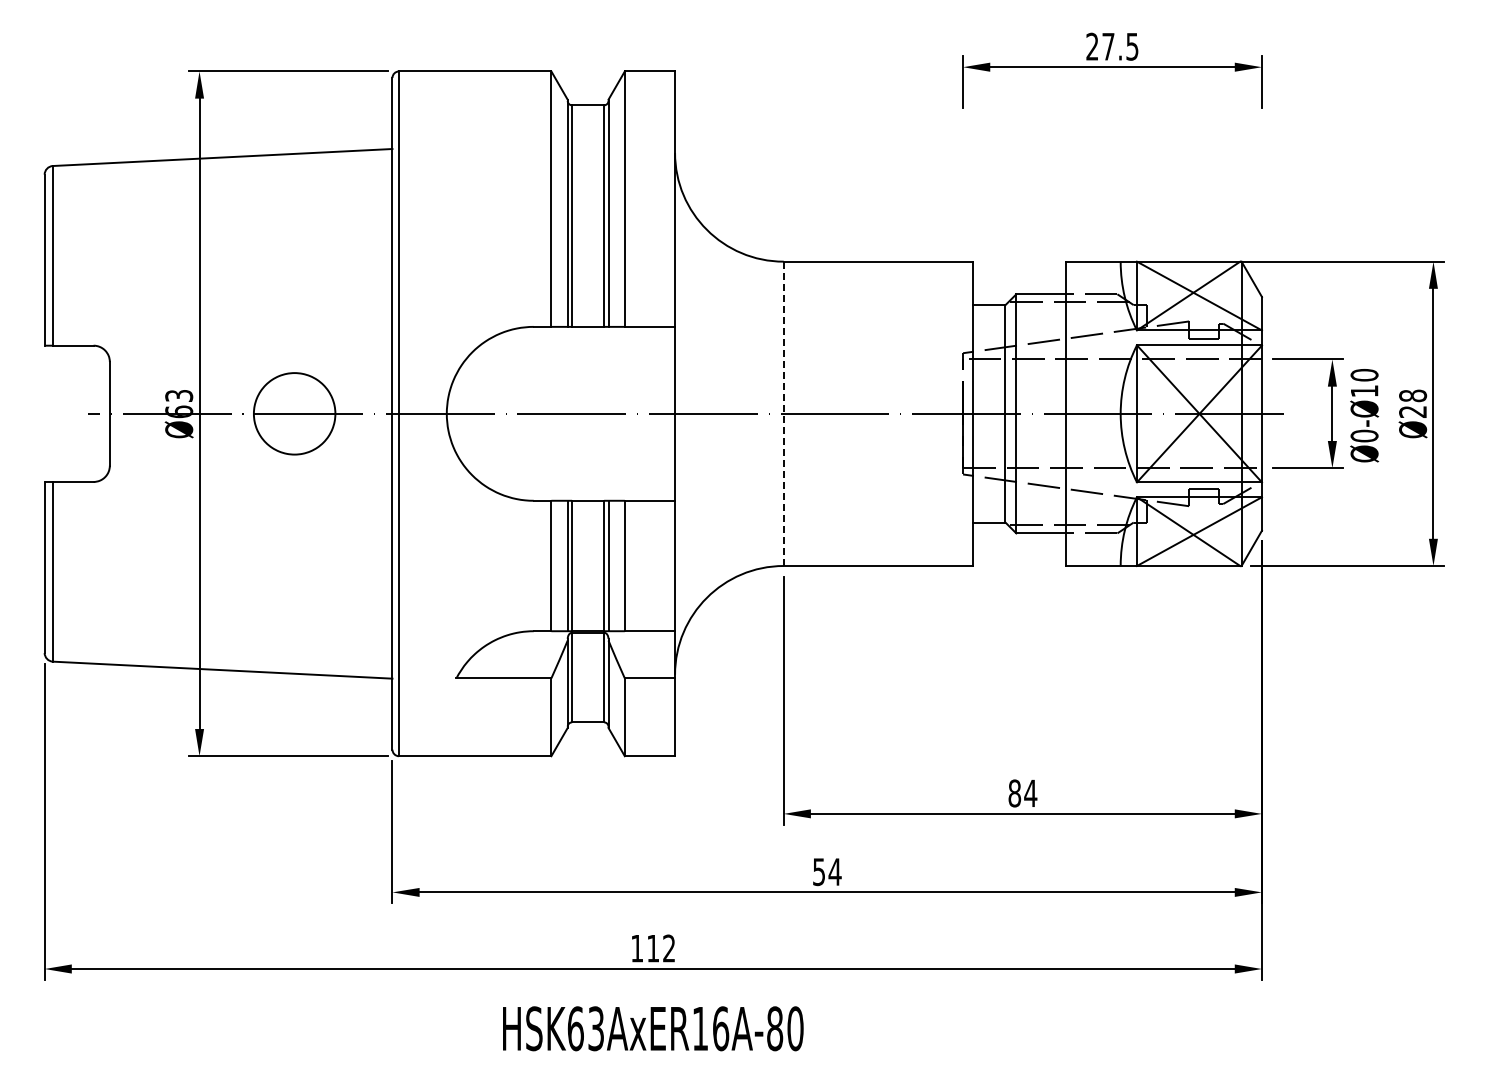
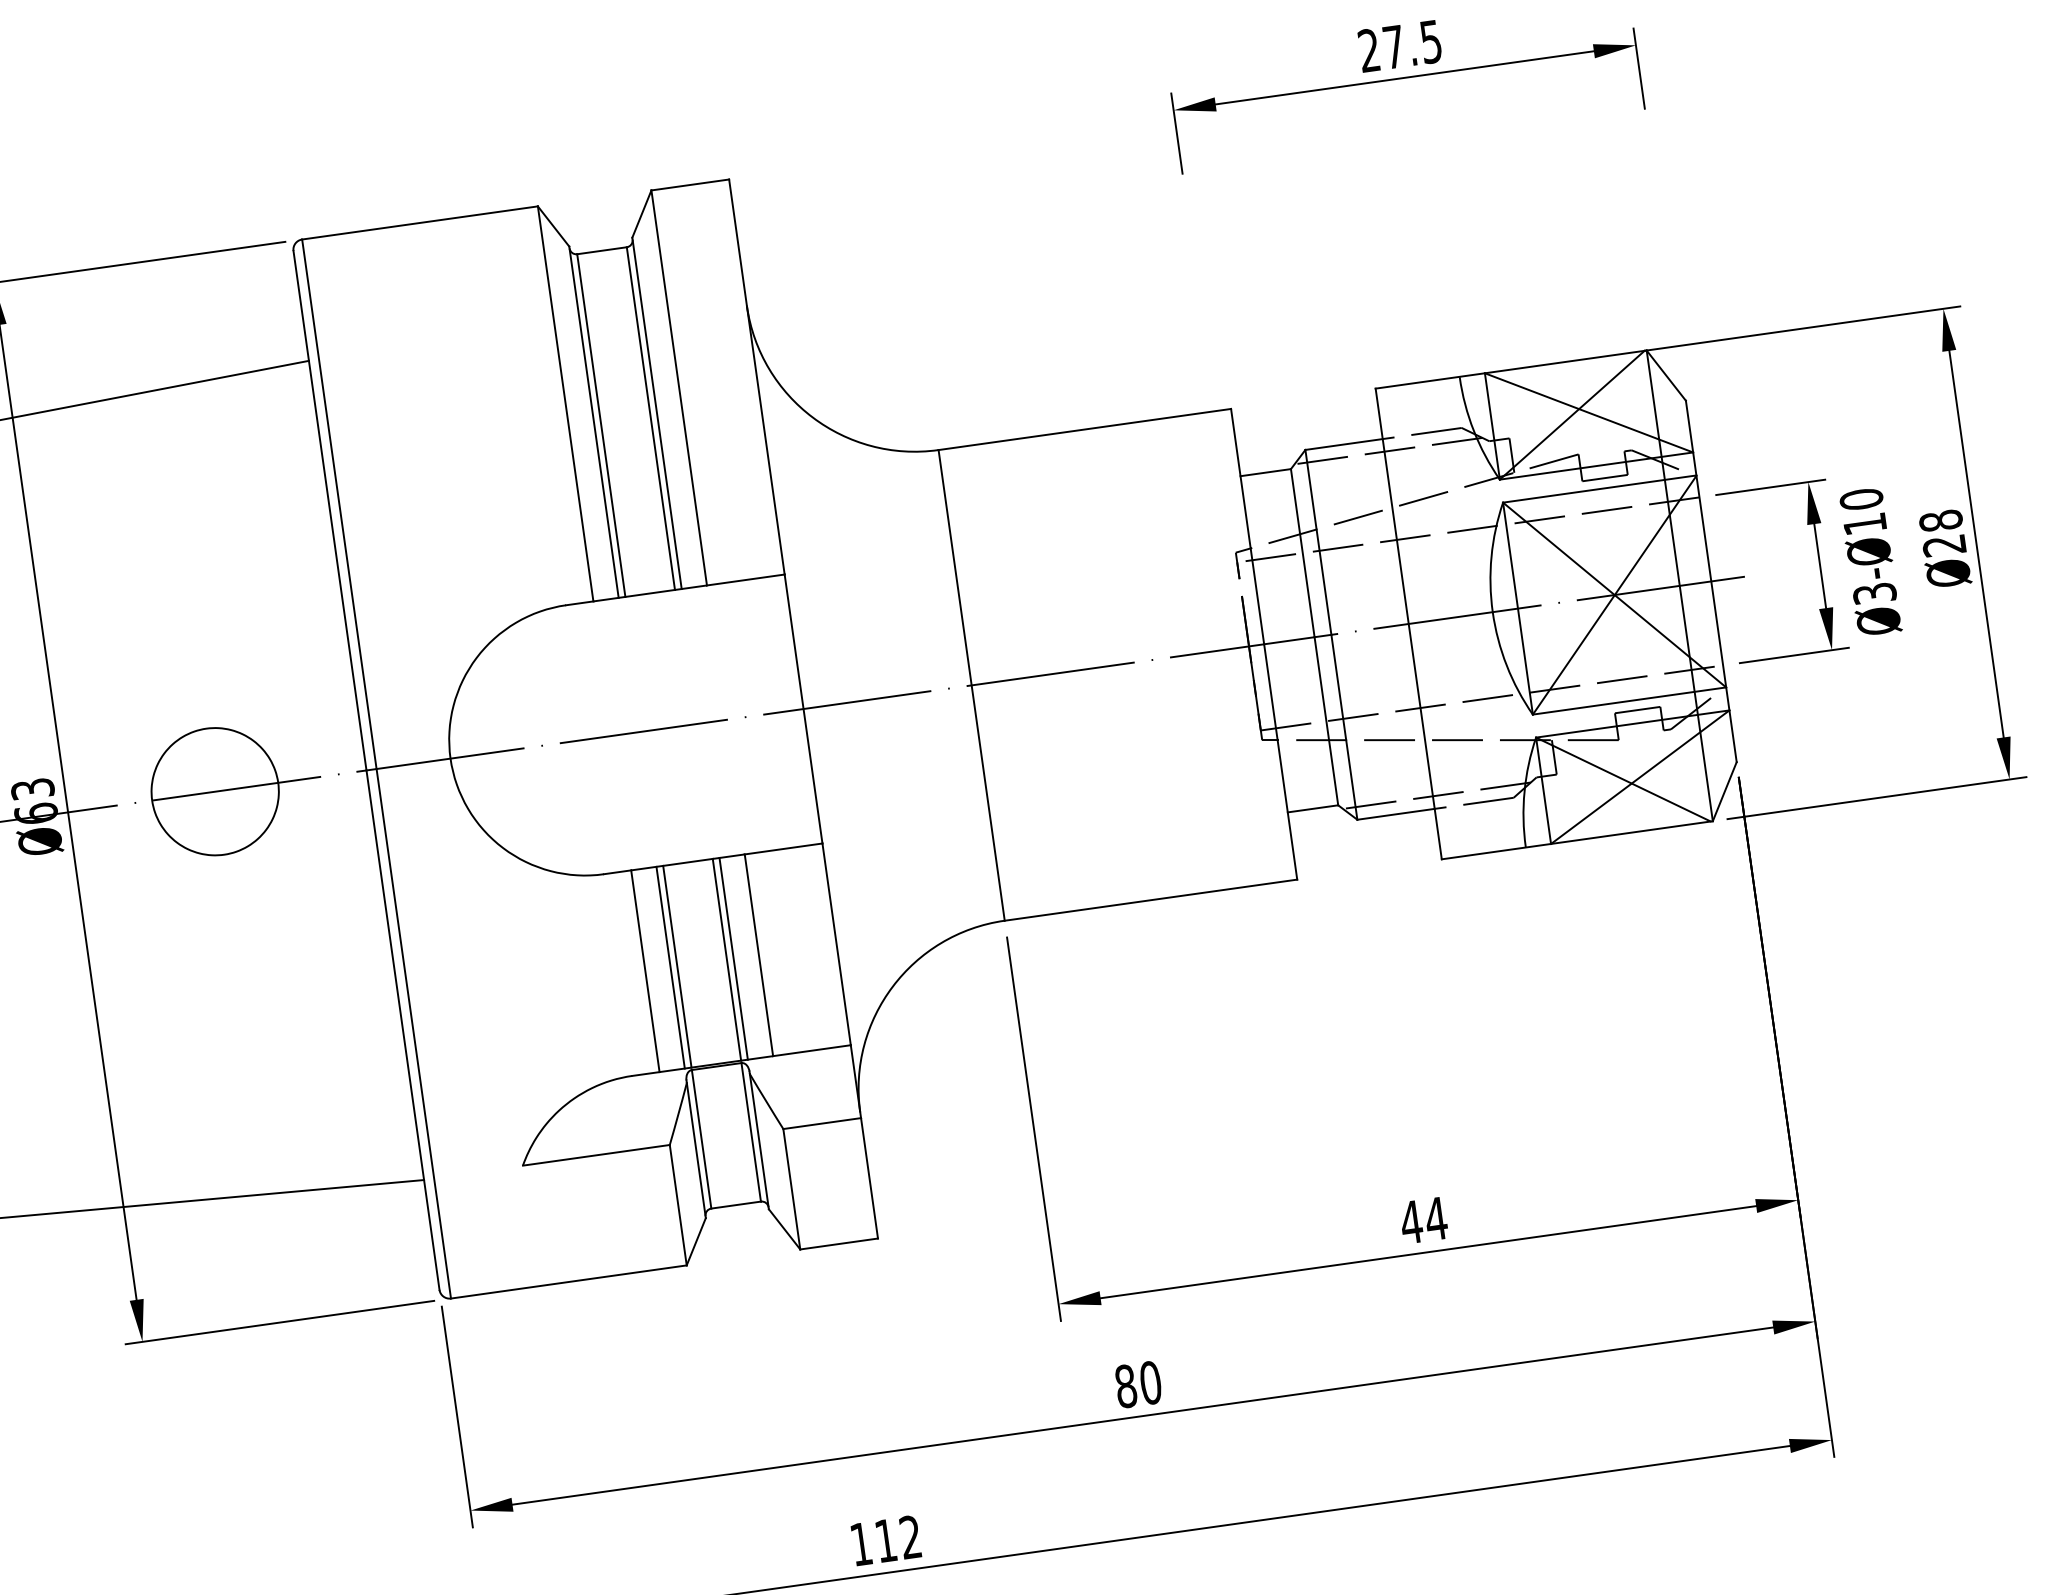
line: (783, 414) -> (971, 686), dashed -> solid
text: (1364, 435) -> (1874, 592), Ø0-Ø10 -> Ø3-Ø10
text: (1014, 793) -> (1411, 1222), 84 -> 44
text: (827, 872) -> (1139, 1385), 54 -> 80

